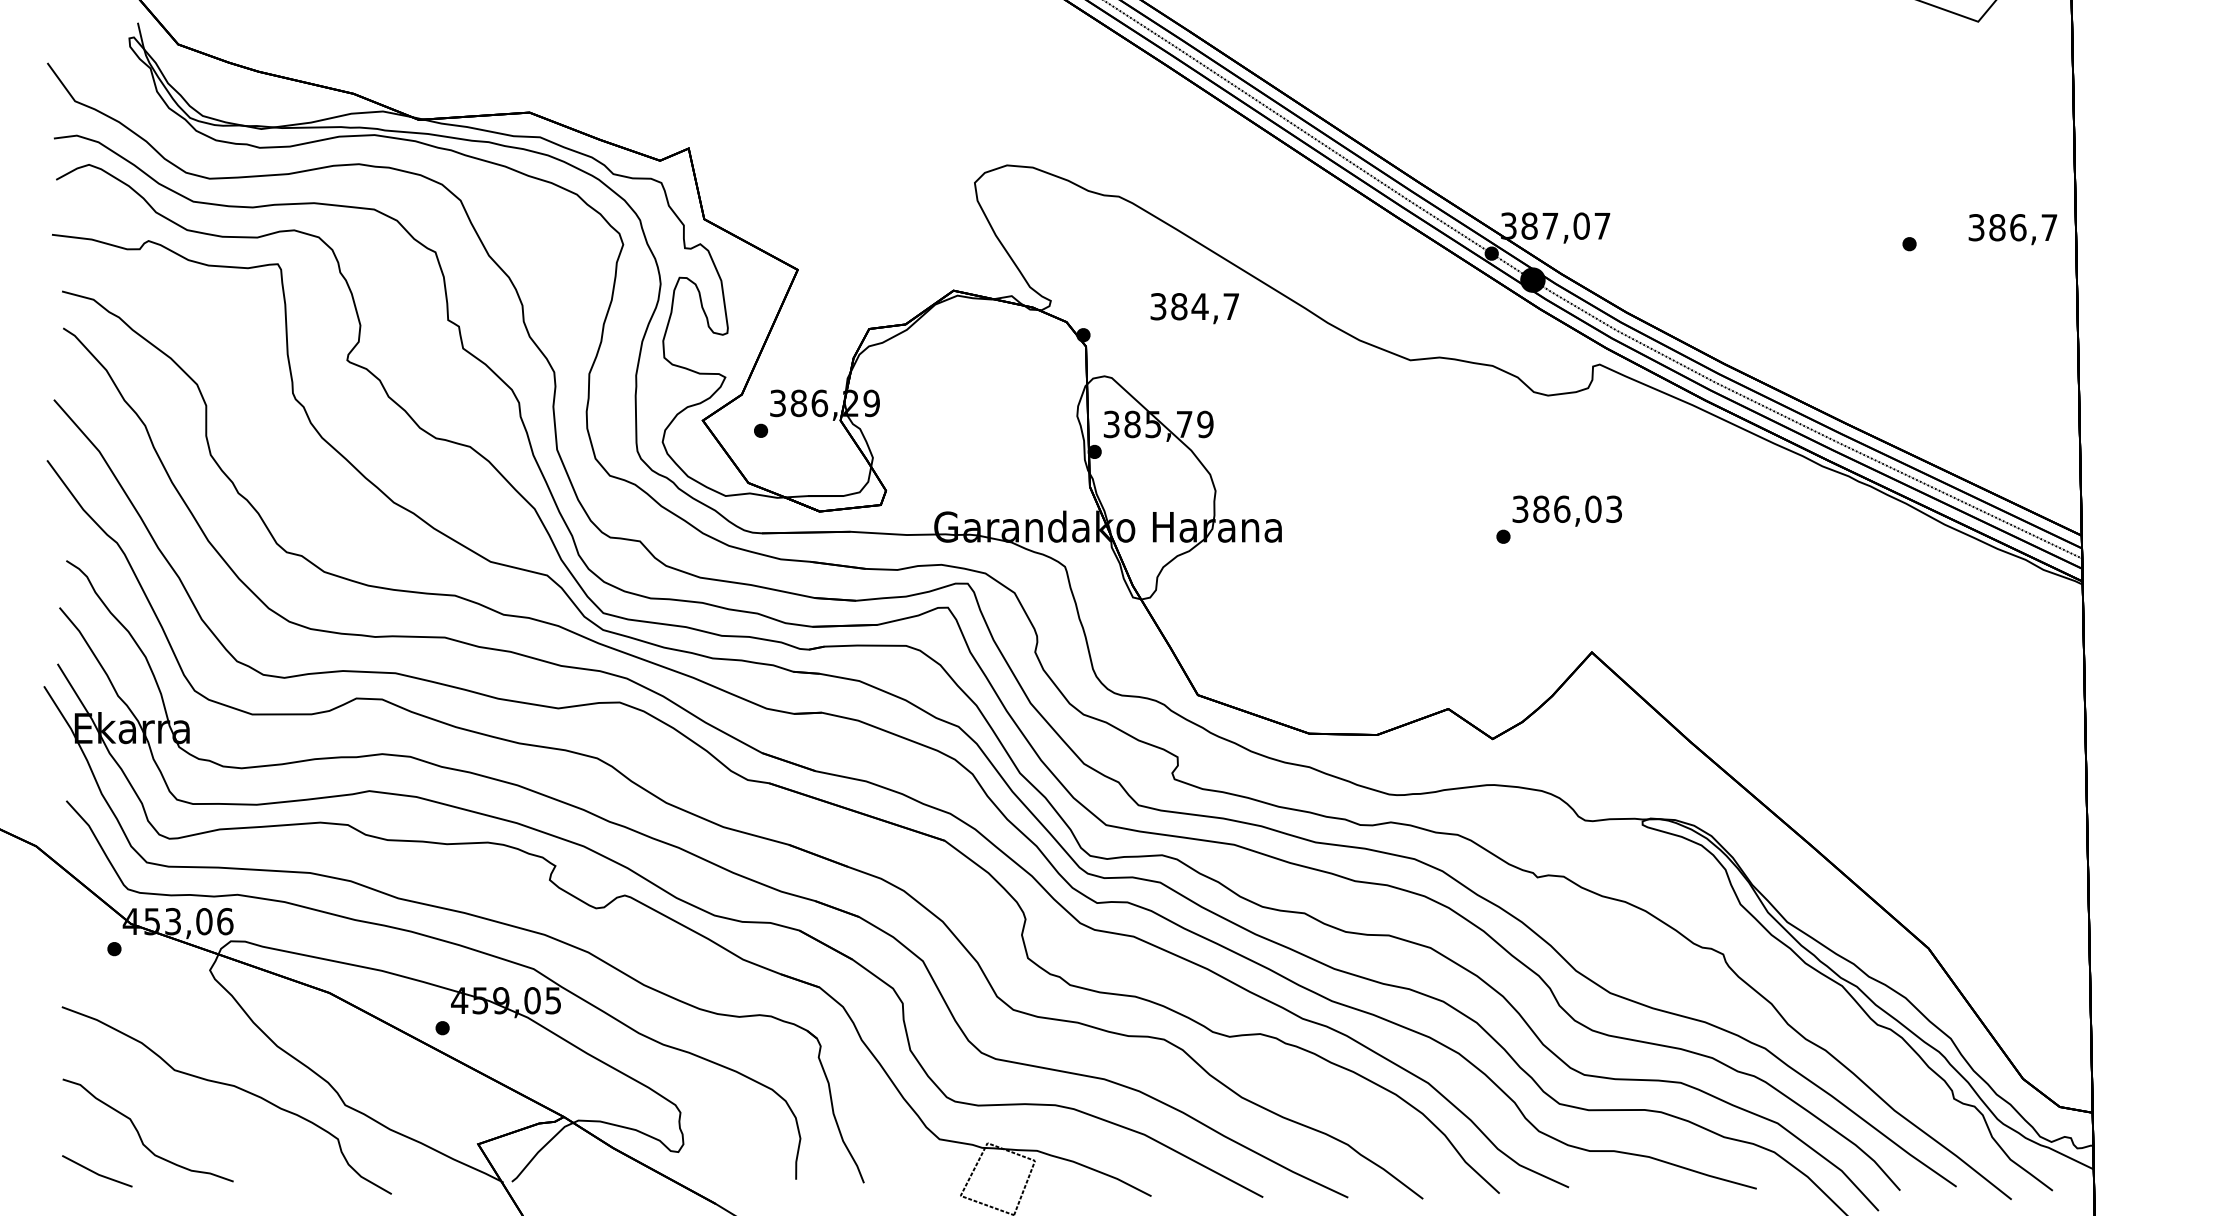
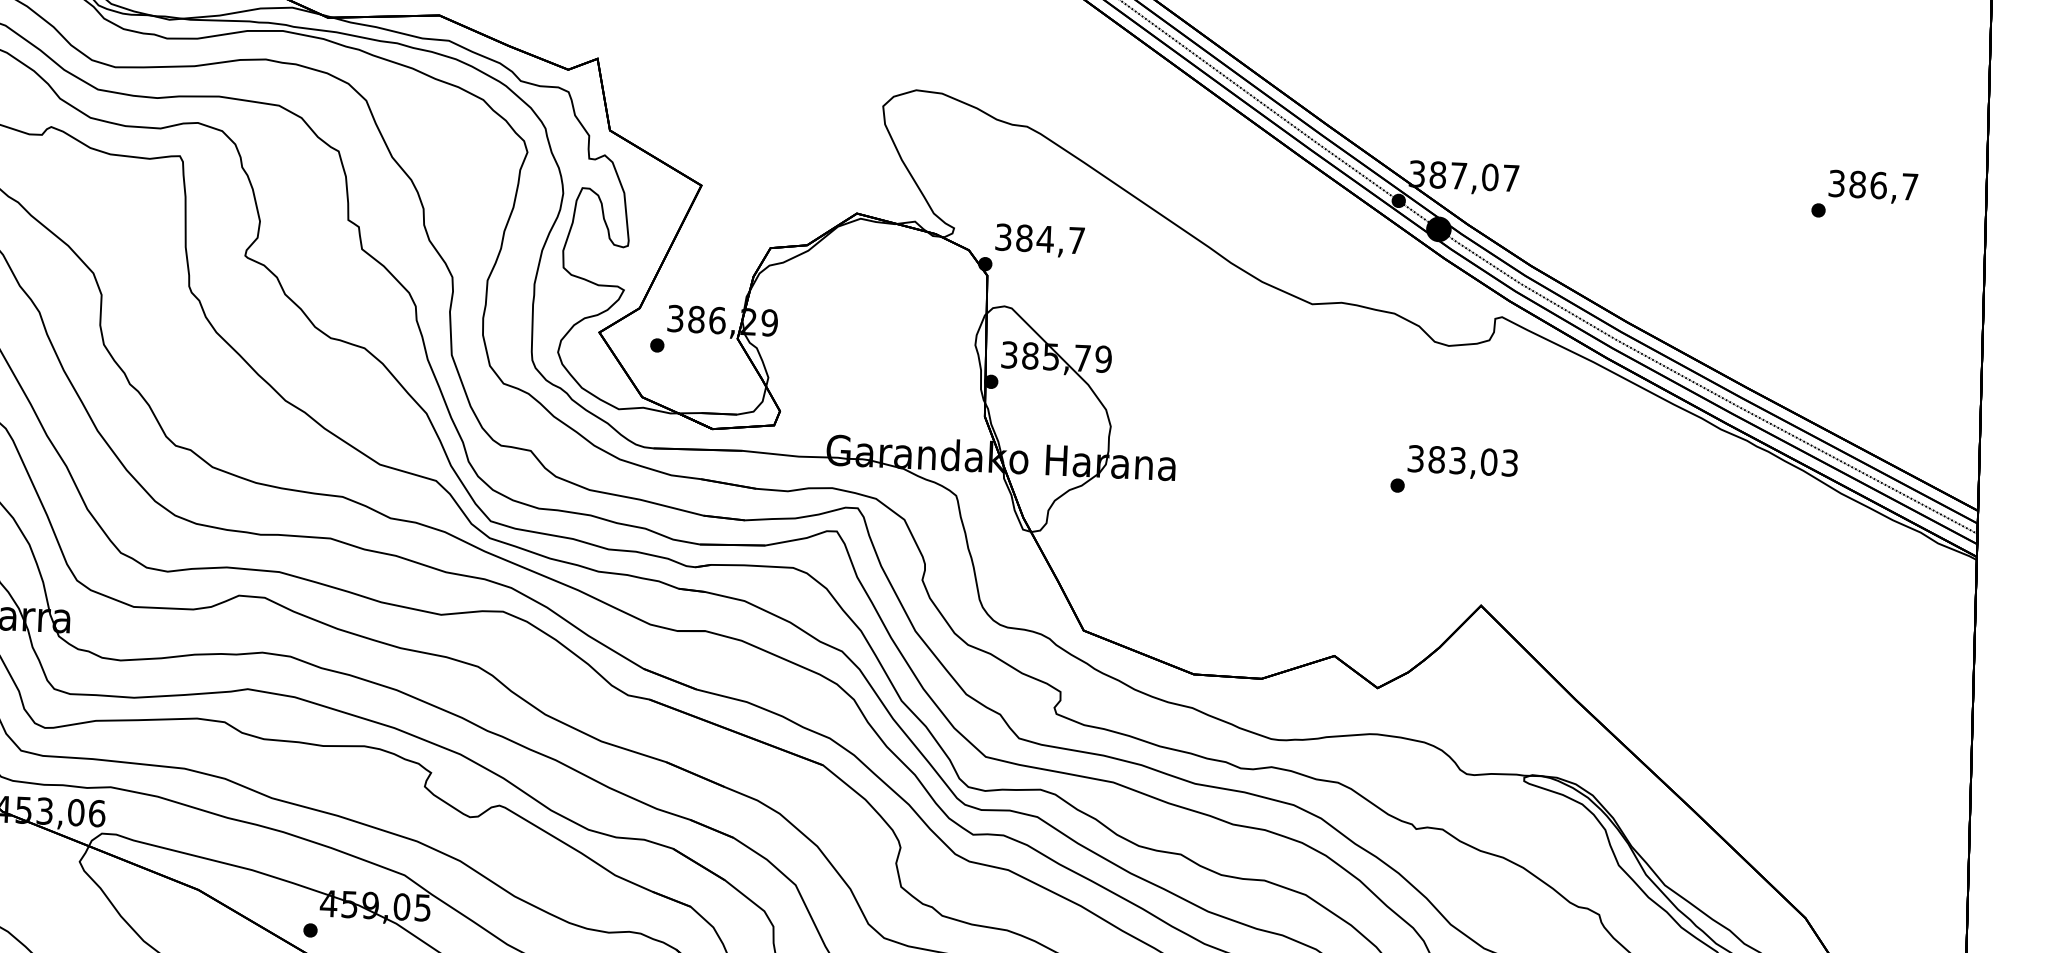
text: (2012, 229) -> (1872, 187), moved
text: (1194, 308) -> (1039, 240), moved
text: (1562, 508) -> (1458, 459), 386,03 -> 383,03

